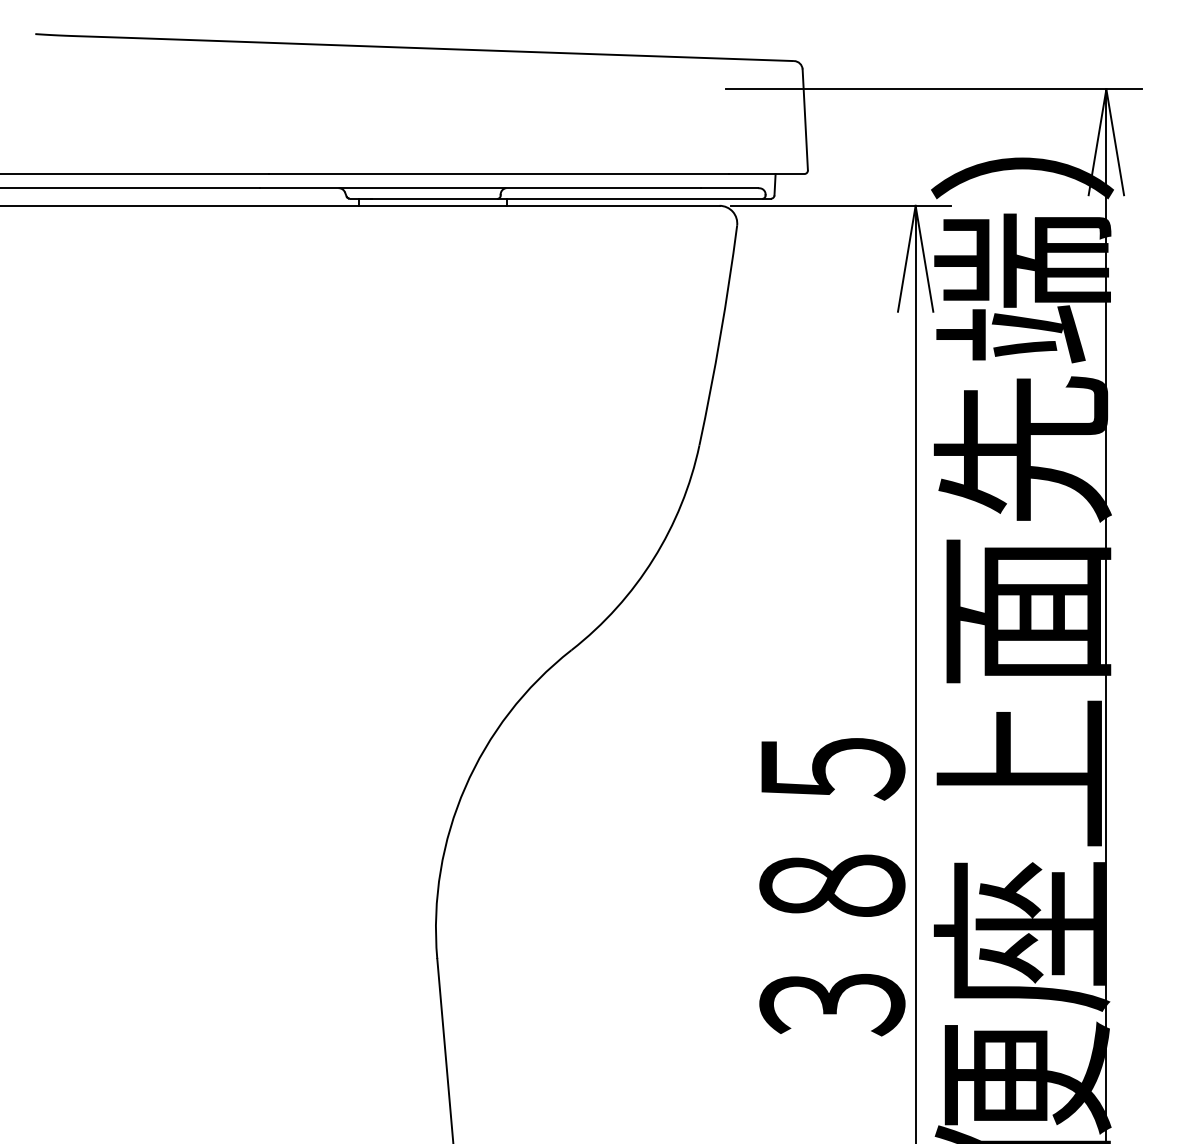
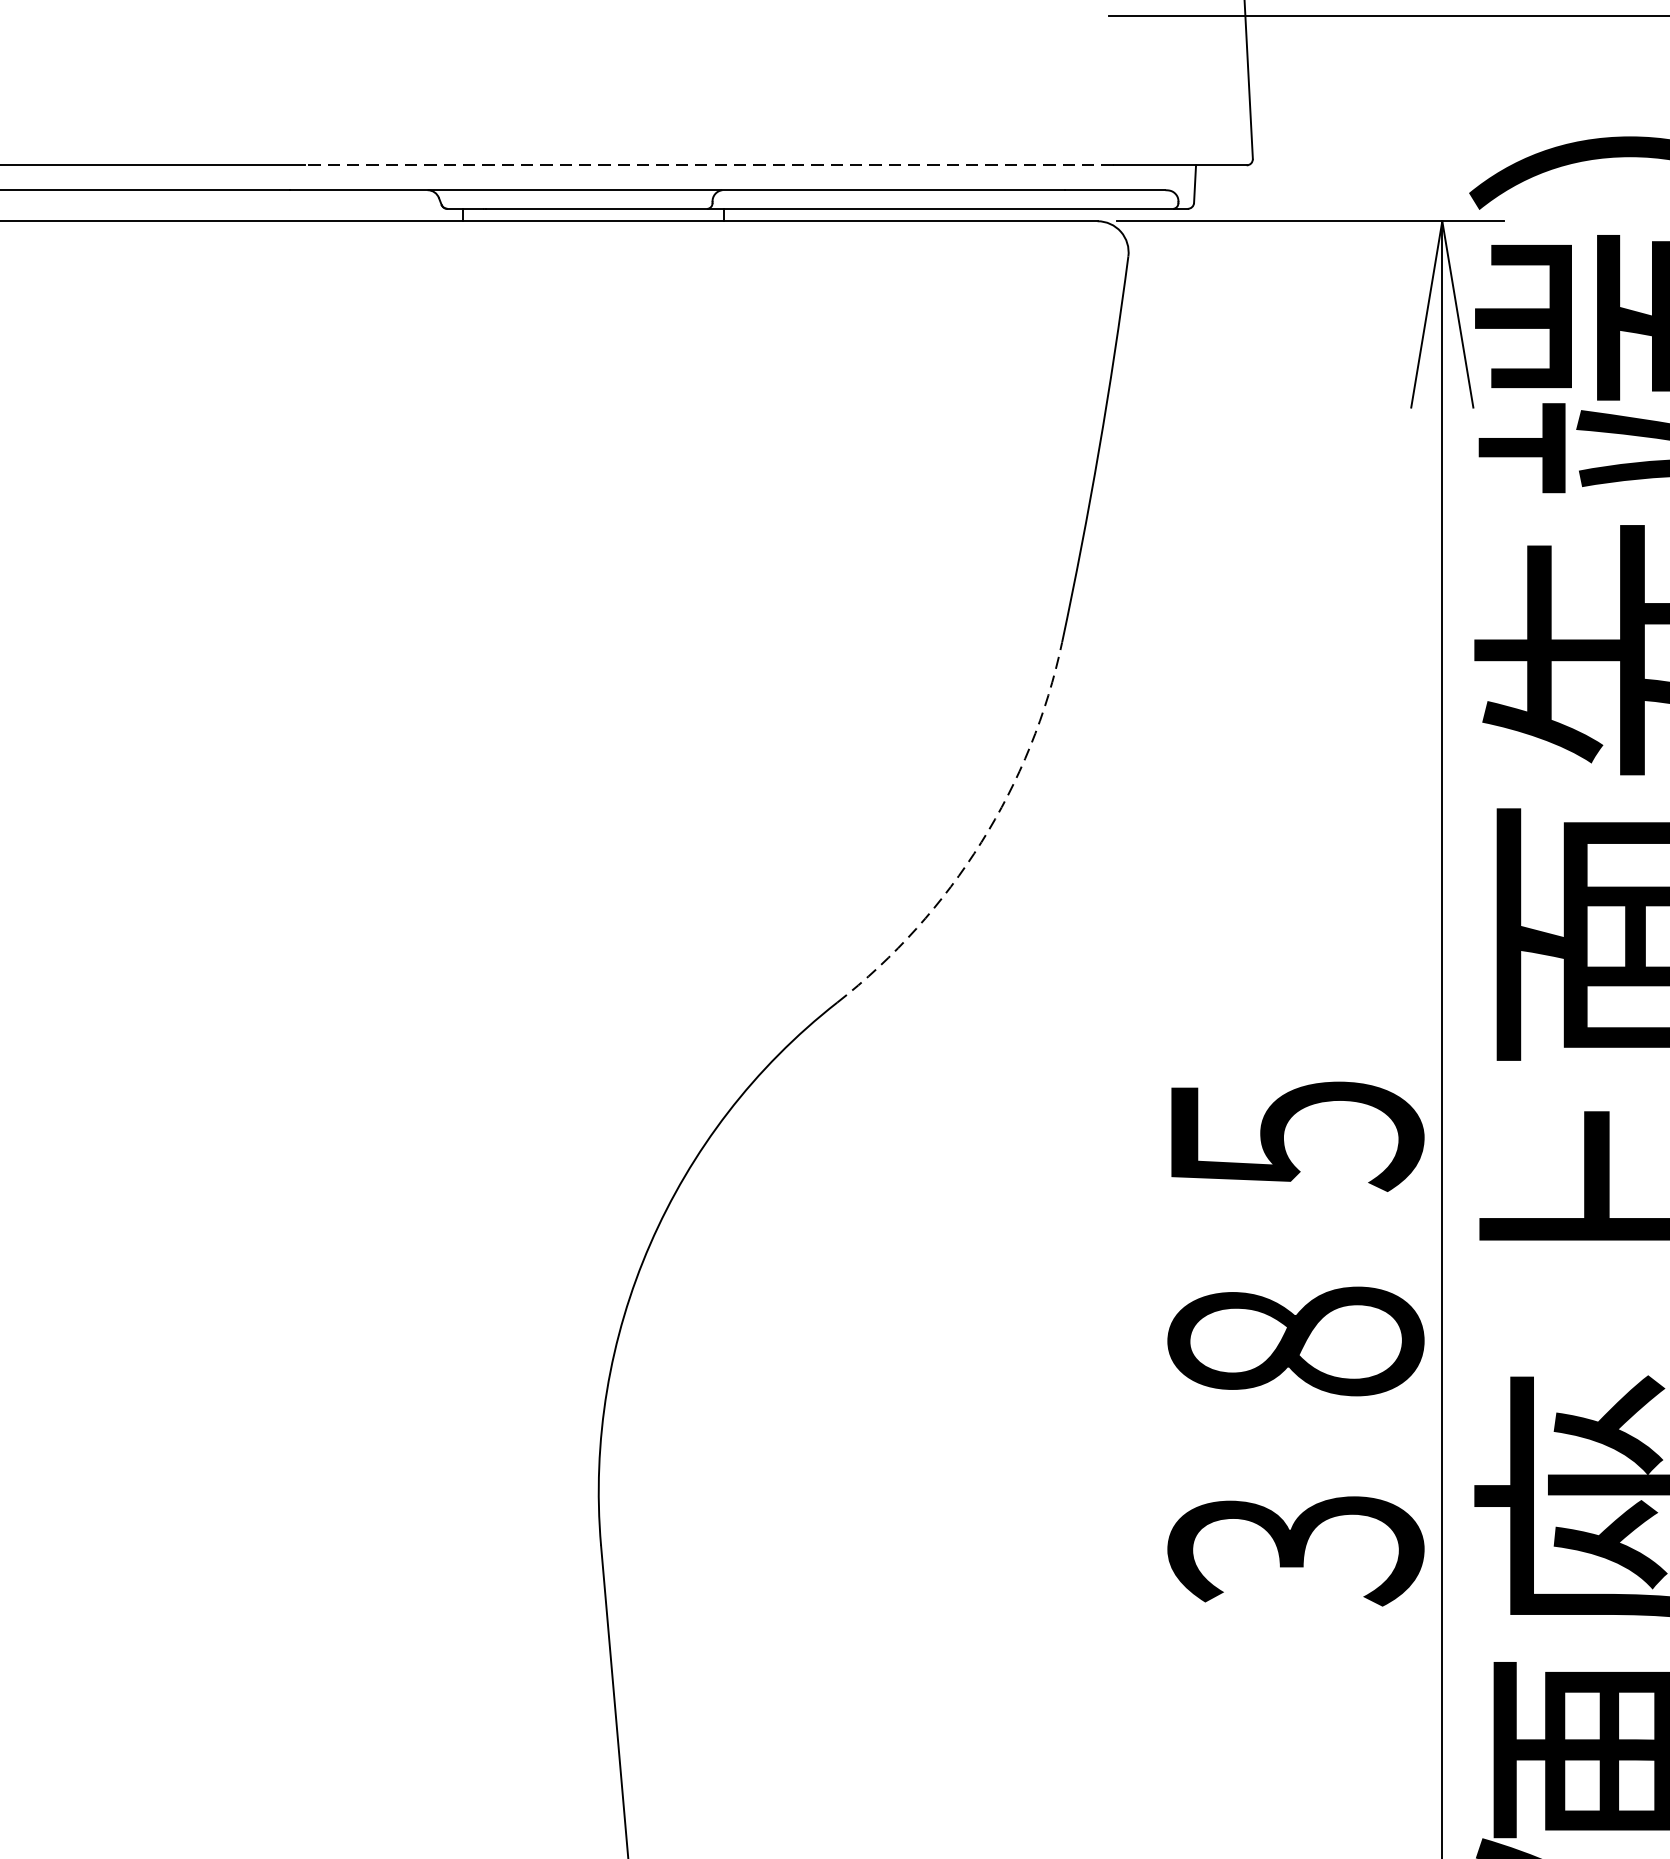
line: (498, 174) -> (708, 166), solid -> dashed
arc: (653, 559) -> (981, 843), solid -> dashed
text: (832, 887) -> (1296, 1344), moved

